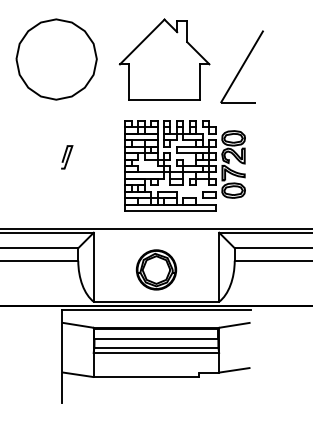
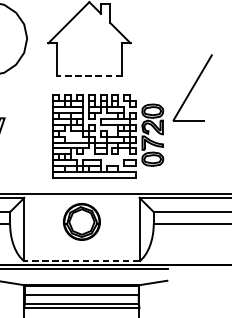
part: (241, 66) -> (192, 87), moved
line: (164, 99) -> (89, 75), solid -> dashed
part: (156, 269) -> (81, 221), moved
line: (156, 301) -> (81, 261), solid -> dashed

